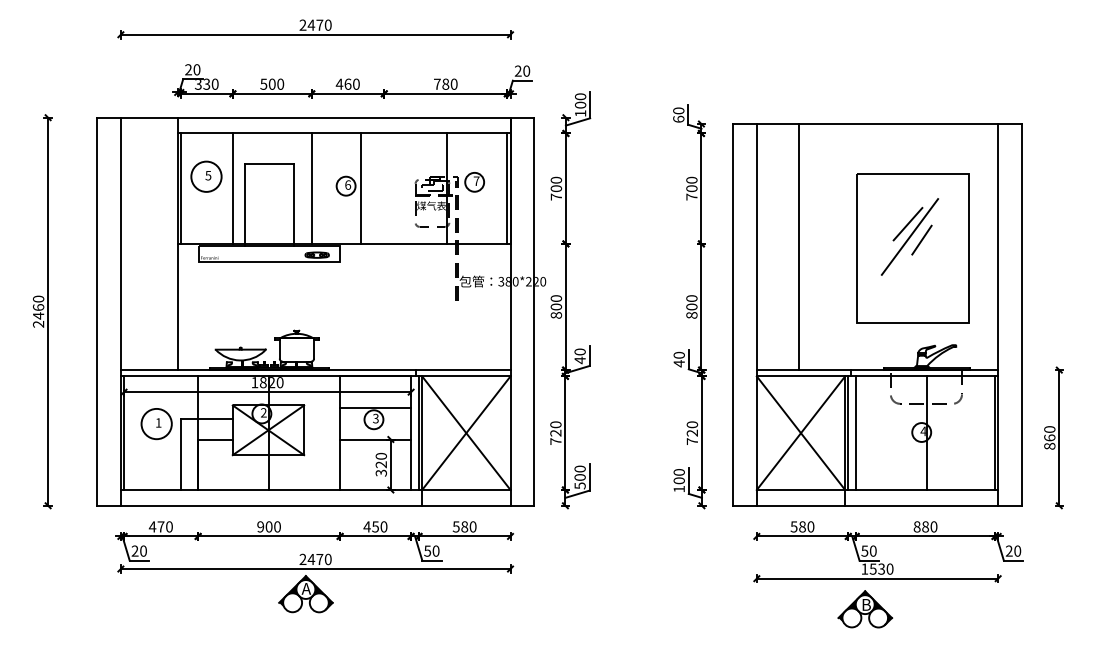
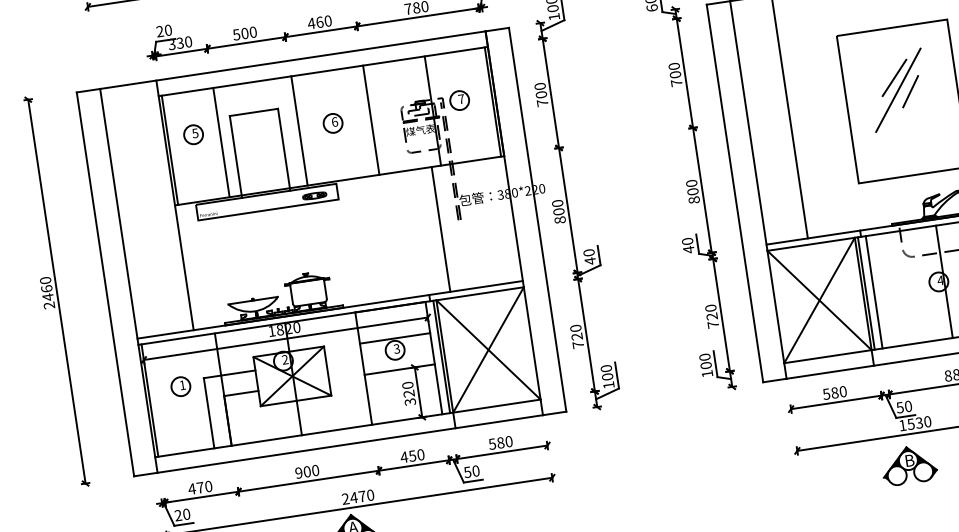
circle: (206, 176) -> (193, 134), size x0.62
line: (361, 188) -> (371, 120), moved
line: (437, 306) -> (441, 228), added
circle: (156, 423) -> (180, 386), size x0.62
text: (579, 485) -> (608, 384), 500 -> 100

